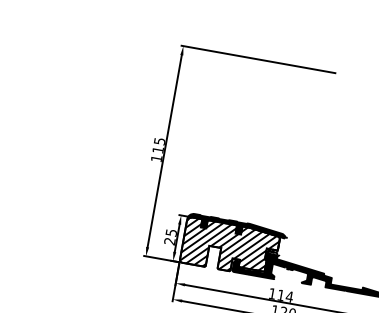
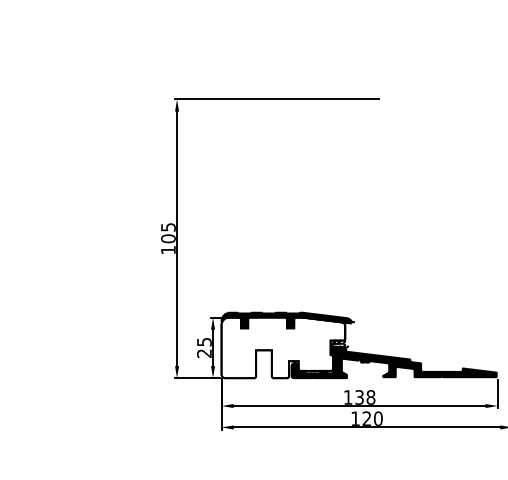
text: (158, 149) -> (168, 238), 115 -> 105
hatch: (230, 247) -> (283, 347), removed
text: (285, 296) -> (365, 397), 114 -> 138

